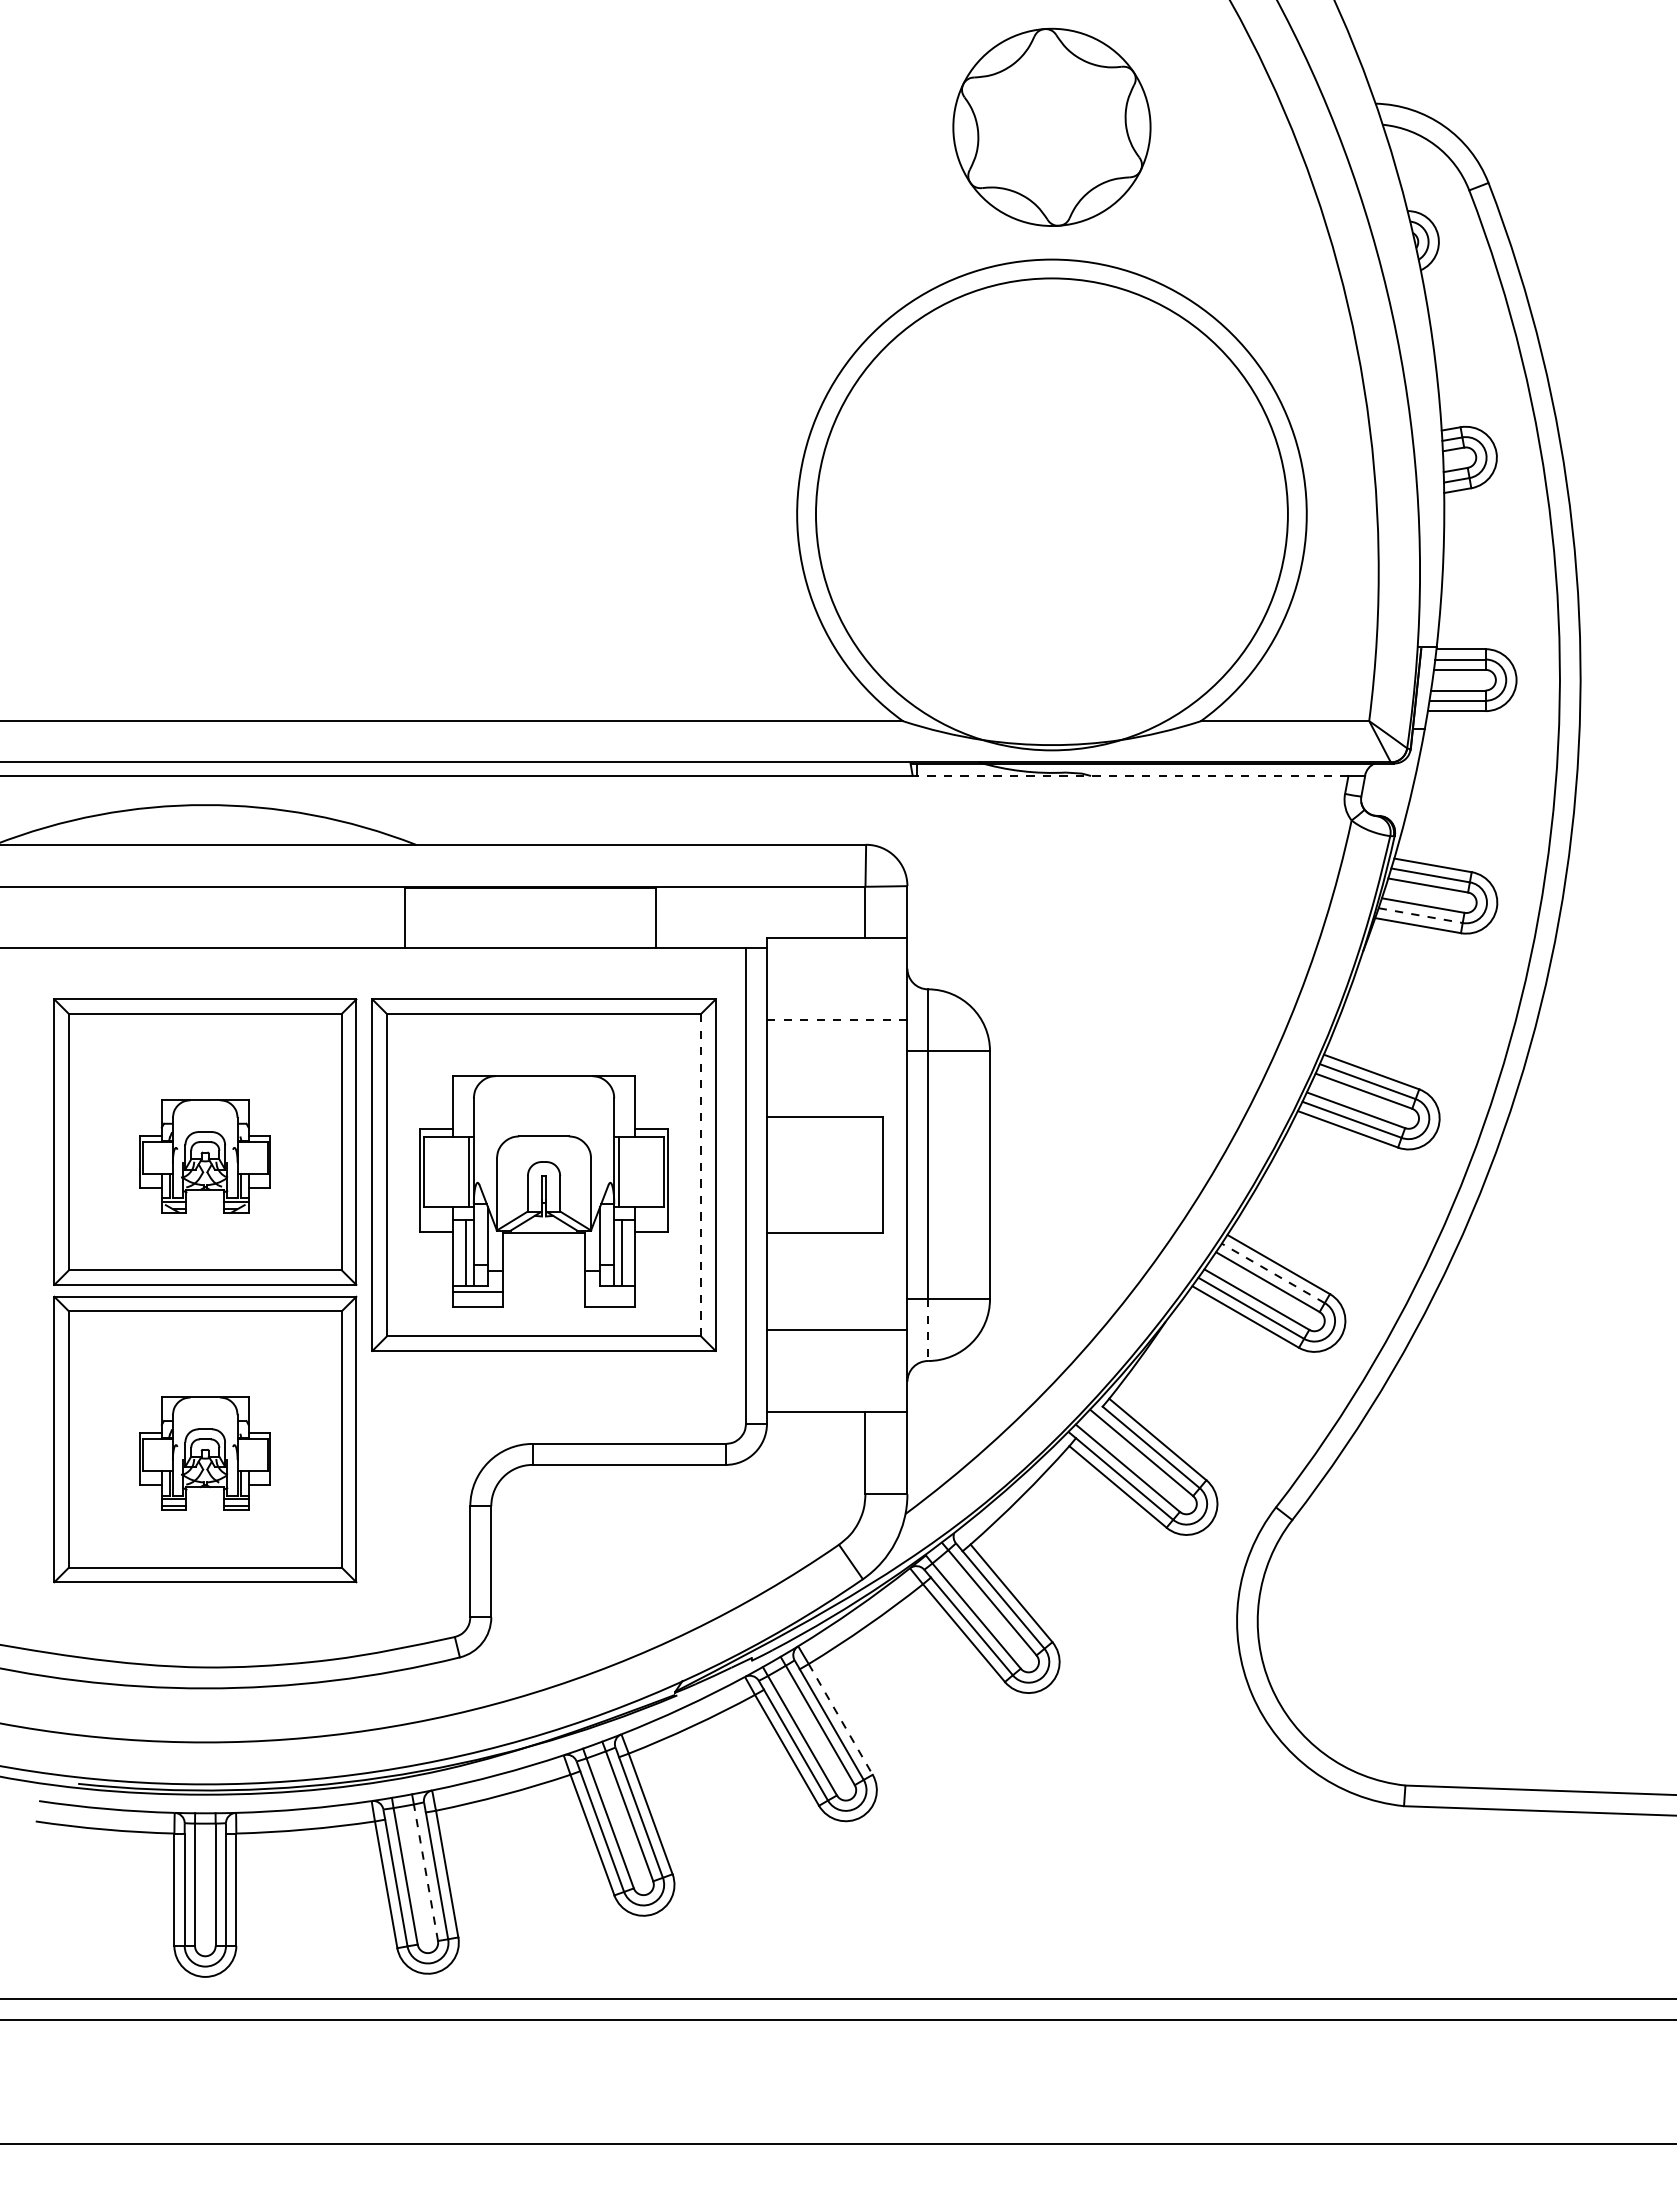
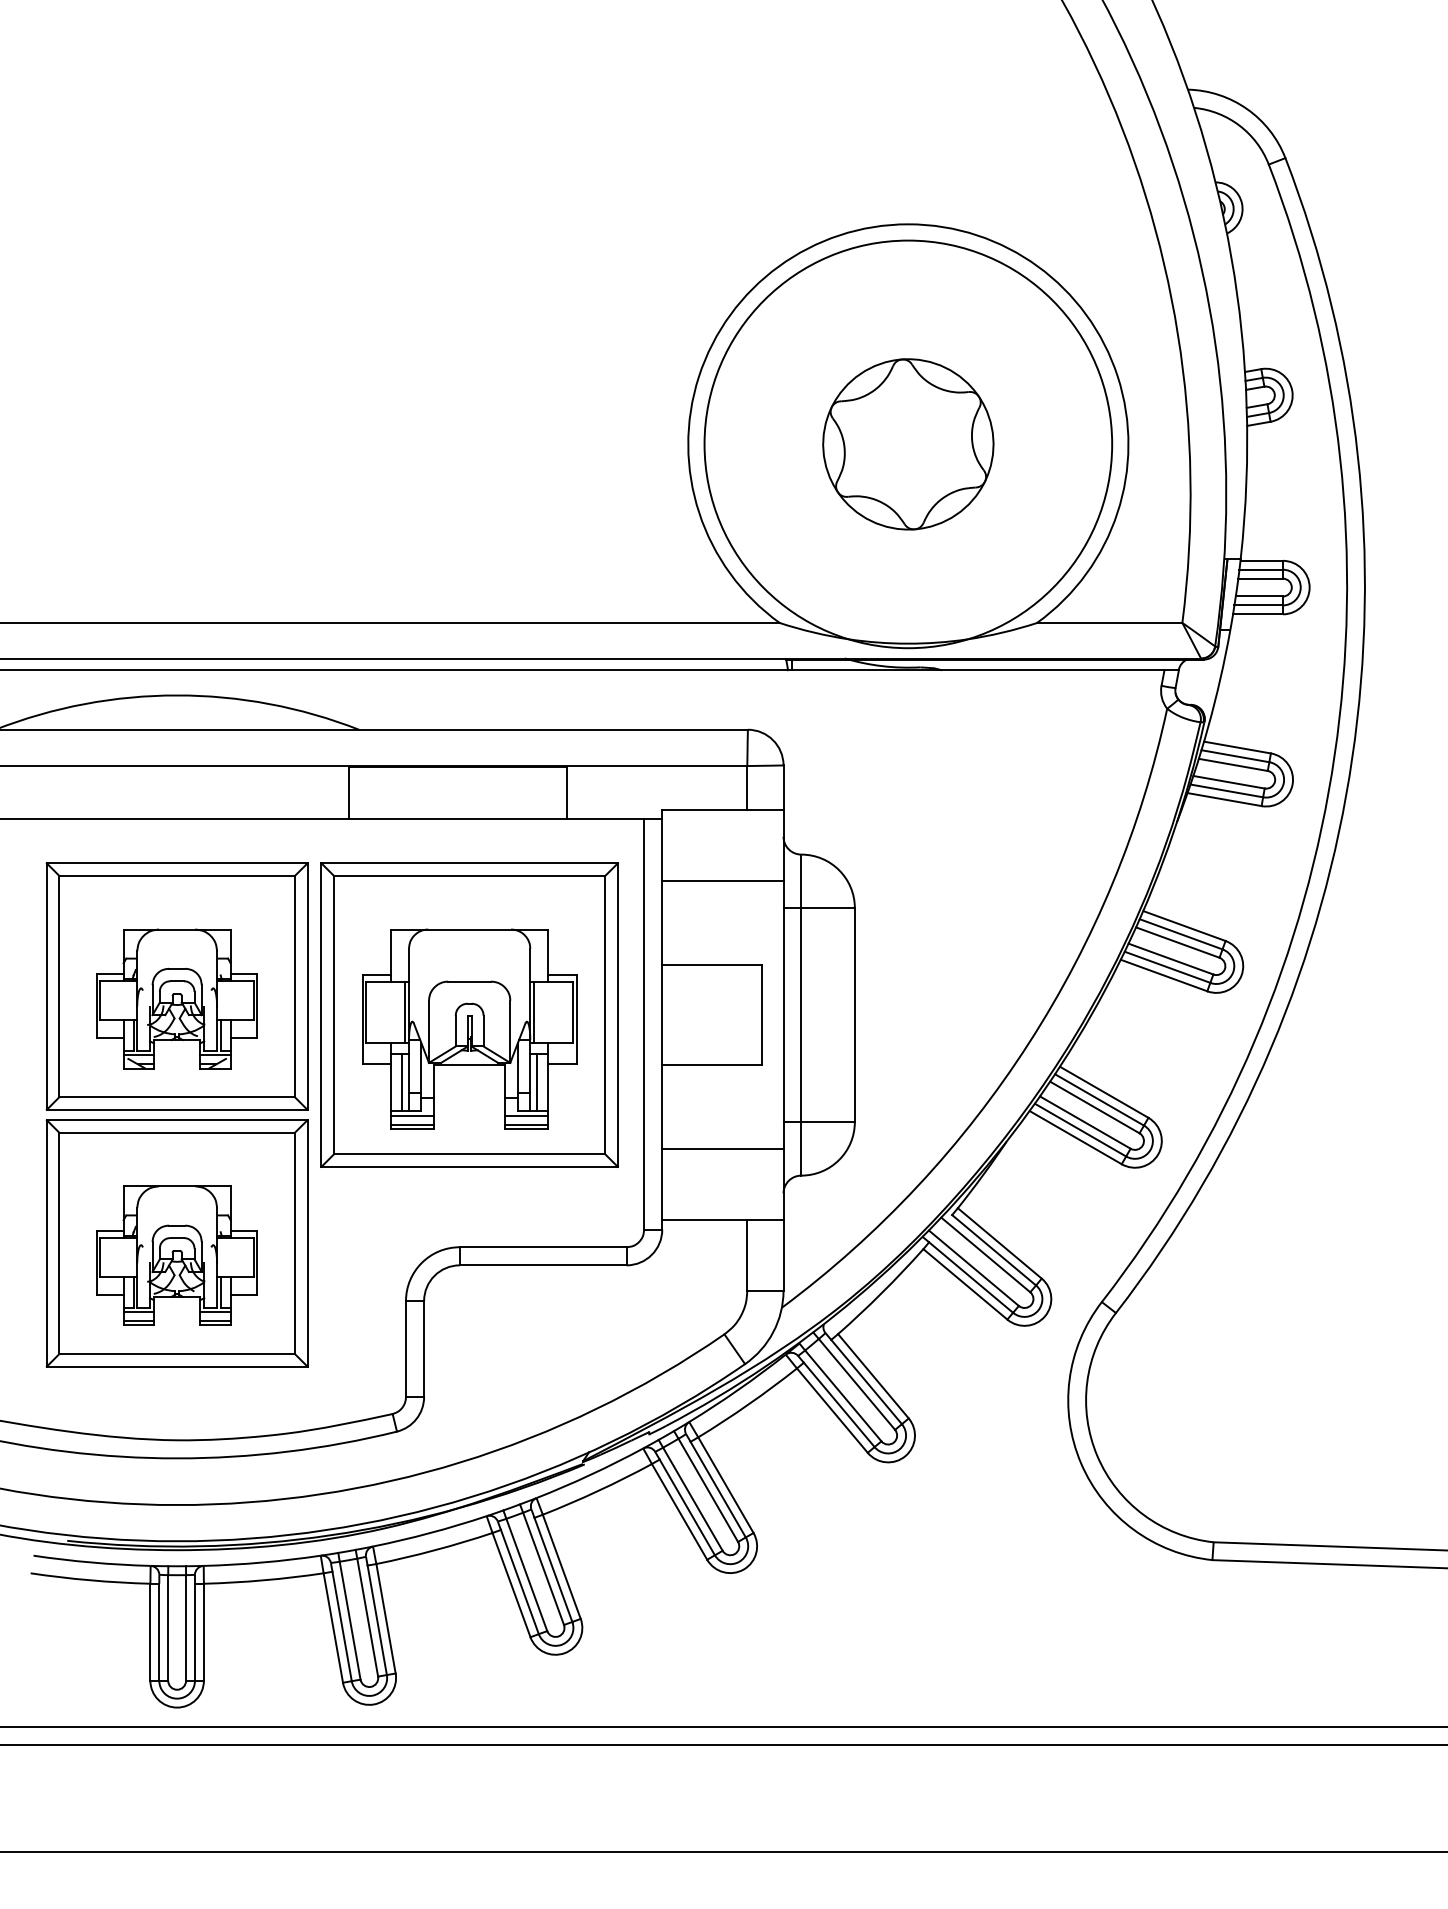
part: (1051, 126) -> (907, 443), moved
line: (1130, 775) -> (976, 669), dashed -> solid
line: (1420, 915) -> (1226, 790), dashed -> solid
line: (836, 1020) -> (722, 881), dashed -> solid
part: (204, 1156) -> (176, 998), size x1.43
line: (700, 1174) -> (604, 1014), dashed -> solid
line: (1272, 1273) -> (1098, 1100), dashed -> solid
line: (609, 1291) -> (526, 1115), added
line: (477, 1301) -> (412, 1124), added
line: (609, 1301) -> (526, 1124), added
line: (928, 1330) -> (801, 1149), dashed -> solid
part: (204, 1453) -> (176, 1255), size x1.43
line: (840, 1719) -> (725, 1485), dashed -> solid
line: (425, 1872) -> (367, 1617), dashed -> solid

